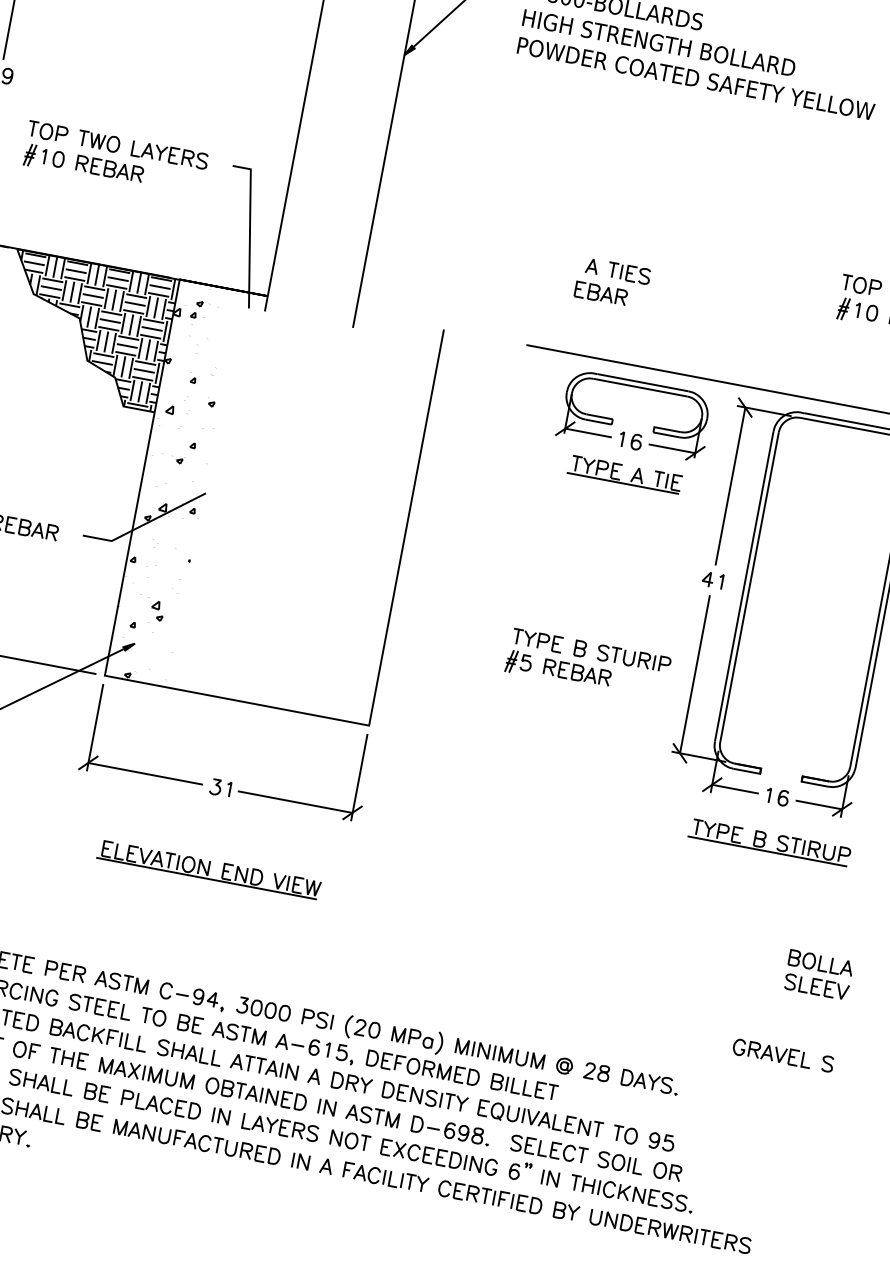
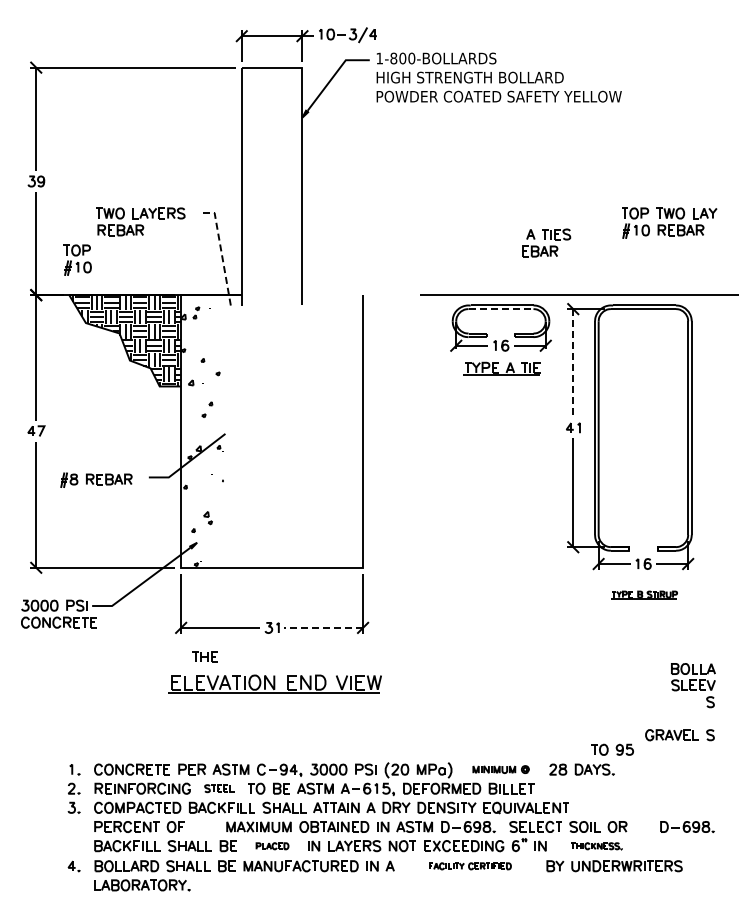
part: (46, 145) -> (77, 259), moved
line: (250, 227) -> (221, 251), solid -> dashed
part: (612, 282) -> (546, 242), moved
line: (640, 388) -> (501, 309), solid -> dashed
line: (730, 486) -> (573, 363), solid -> dashed
part: (587, 664) -> (500, 499), removed
line: (295, 801) -> (323, 627), solid -> dashed
part: (770, 841) -> (644, 594), size x0.6
part: (208, 869) -> (274, 683), size x1.4
part: (99, 1006) -> (219, 788), size x0.7
curve: (836, 1016) -> (710, 702), added
part: (513, 1056) -> (500, 769), size x0.7
part: (67, 1057) -> (204, 656), moved
part: (161, 1105) -> (272, 846), size x0.6
part: (643, 1138) -> (612, 749), moved
part: (443, 1188) -> (470, 866), size x0.6
part: (769, 1190) -> (687, 826), added
part: (631, 1194) -> (596, 846), size x0.6

